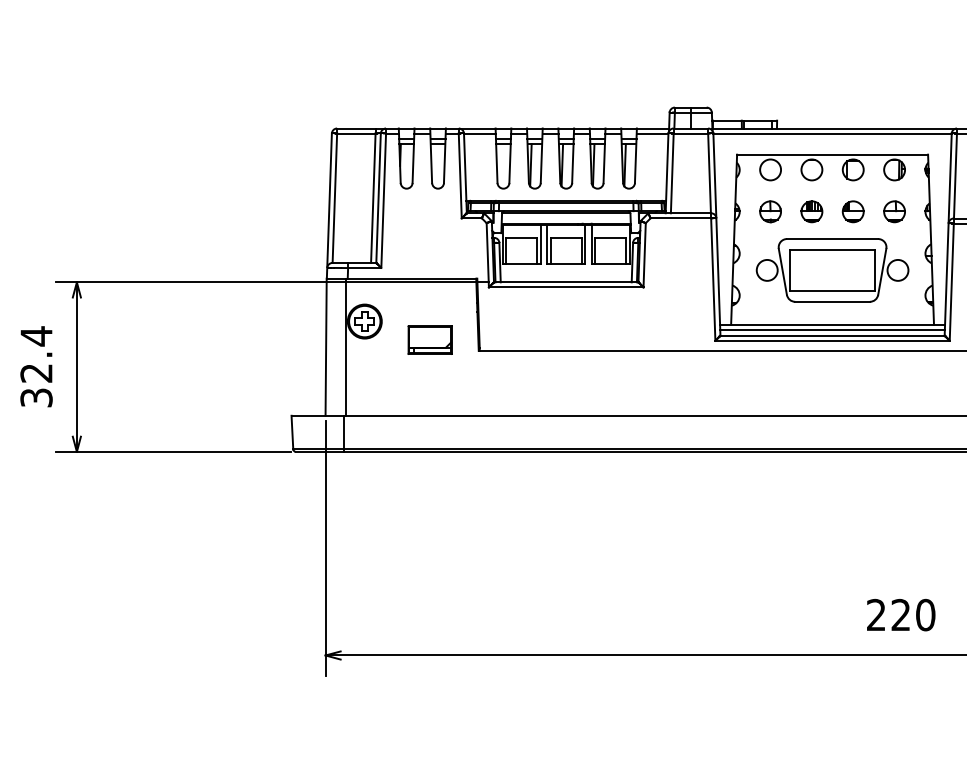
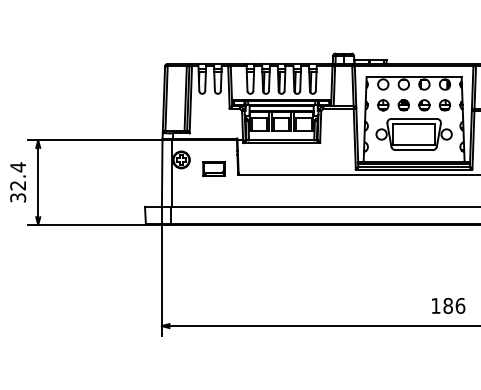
text: (901, 614) -> (448, 305), 220 -> 186

